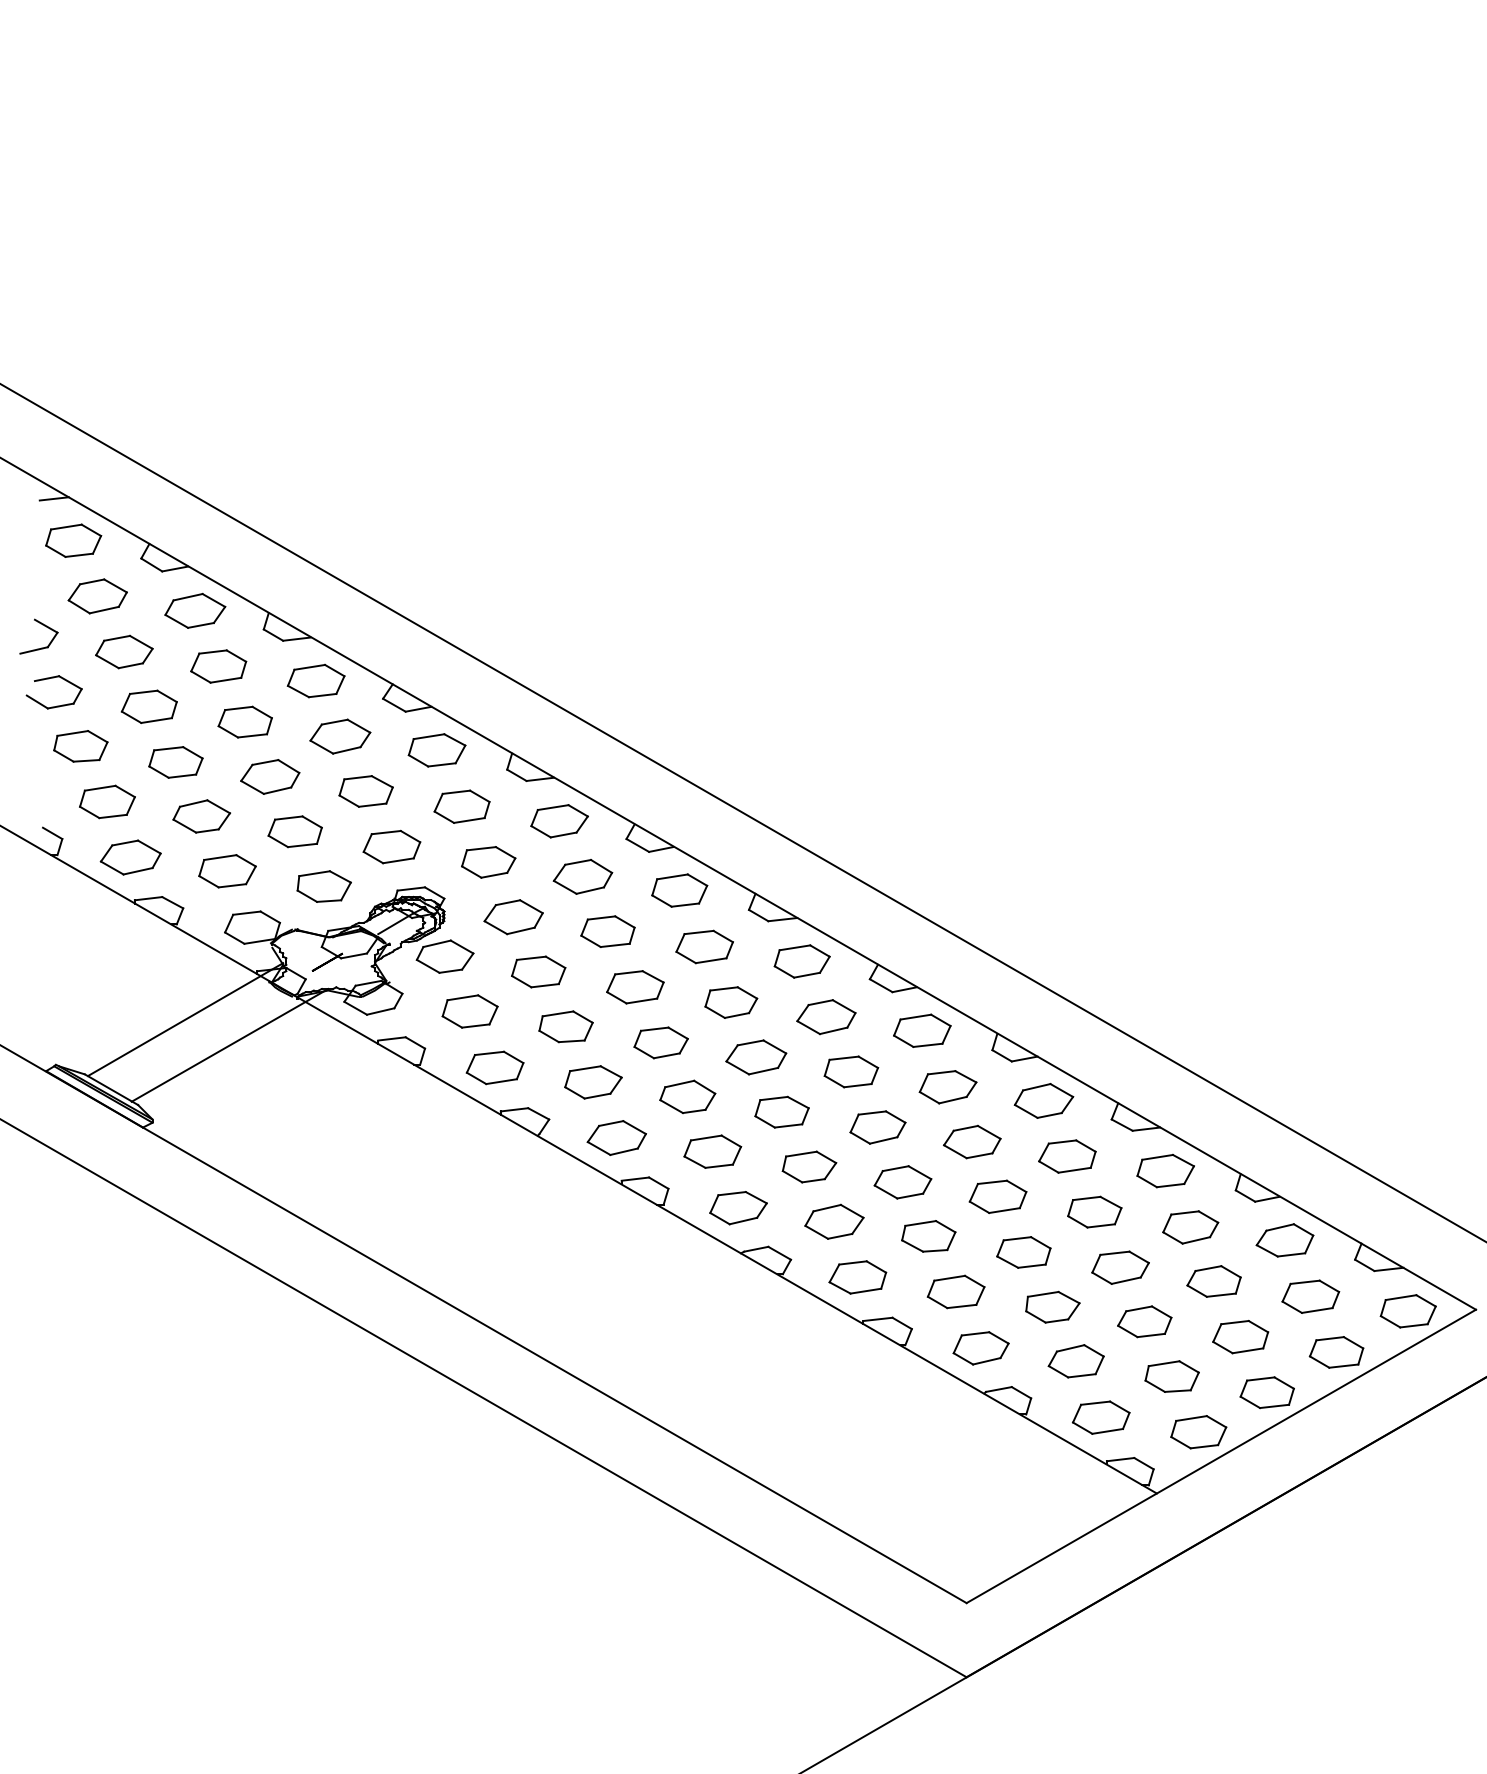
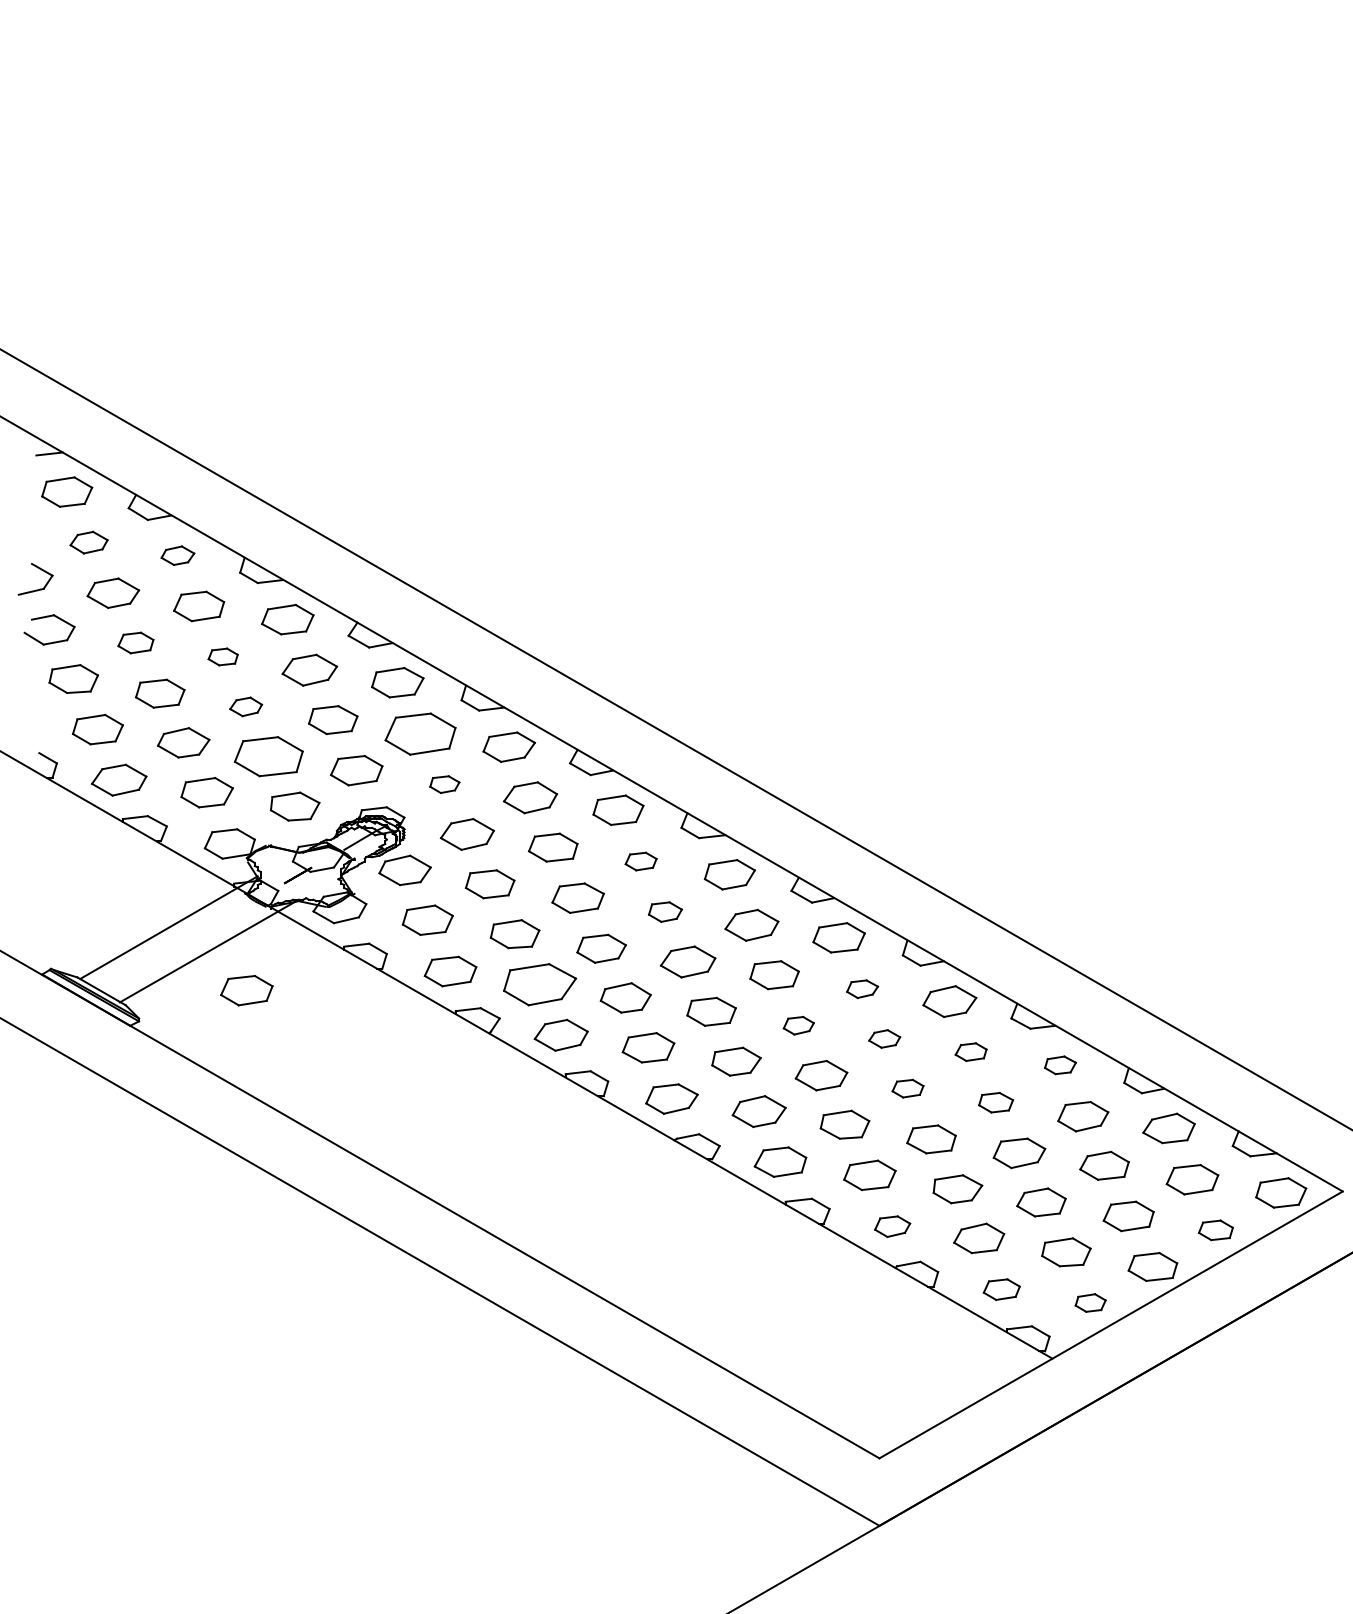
part: (97, 596) -> (88, 542), size x0.7
part: (195, 610) -> (178, 555), size x0.6
part: (148, 706) -> (135, 642), size x0.7
part: (244, 721) -> (222, 656), size x0.6
part: (270, 776) -> (246, 706), size x0.6
part: (461, 806) -> (419, 733), size x1.4
part: (294, 831) -> (268, 756), size x1.4
part: (488, 862) -> (444, 784), size x0.6
part: (704, 946) -> (641, 861), size x0.6
part: (731, 1002) -> (665, 912), size x0.7
part: (593, 1082) -> (540, 984), size x1.4
part: (947, 1087) -> (862, 989), size x0.6
part: (270, 1088) -> (246, 990), added
part: (877, 1127) -> (798, 1025), size x0.6
part: (972, 1141) -> (884, 1038), size x0.6
part: (1067, 1156) -> (971, 1052), size x0.6
part: (1165, 1170) -> (1060, 1064), size x0.6
part: (997, 1196) -> (907, 1088), size x0.6
part: (1094, 1211) -> (995, 1102), size x0.7
part: (980, 1348) -> (892, 1226), size x0.7
part: (1336, 1352) -> (1215, 1230), size x0.7
part: (1100, 1417) -> (1001, 1289), size x0.7
part: (1198, 1432) -> (1090, 1303), size x0.6

